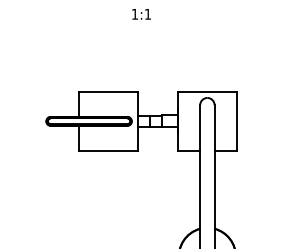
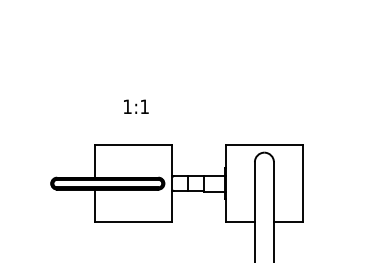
text: (141, 14) -> (136, 107), moved

